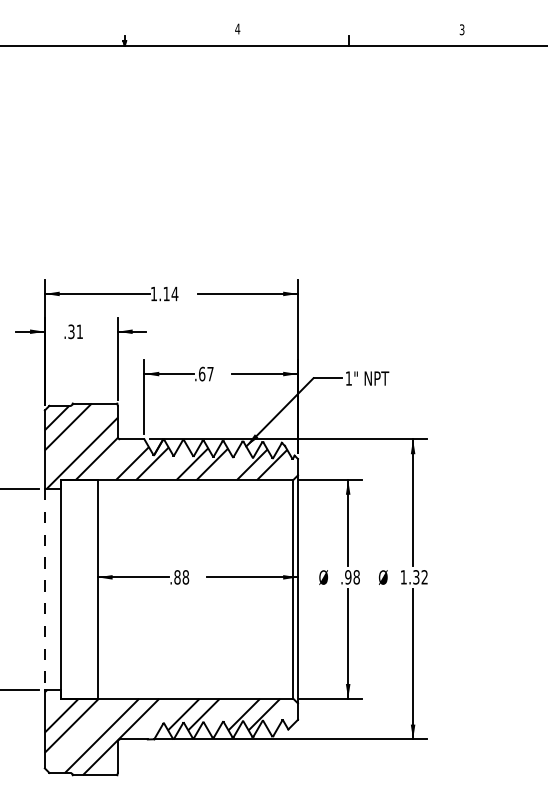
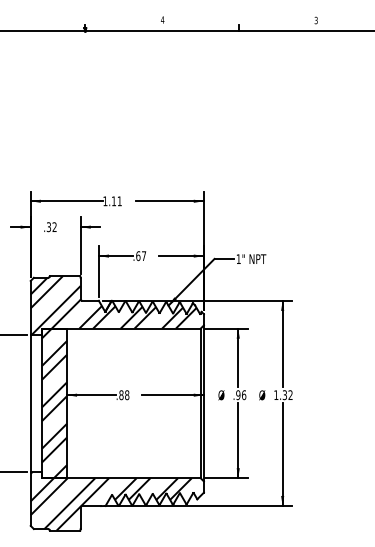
text: (174, 294) -> (119, 201), 1.14 -> 1.11
text: (79, 330) -> (54, 226), .31 -> .32
text: (355, 576) -> (243, 394), .98 -> .96
line: (44, 589) -> (30, 403), dashed -> solid
hatch: (78, 589) -> (53, 403), added

